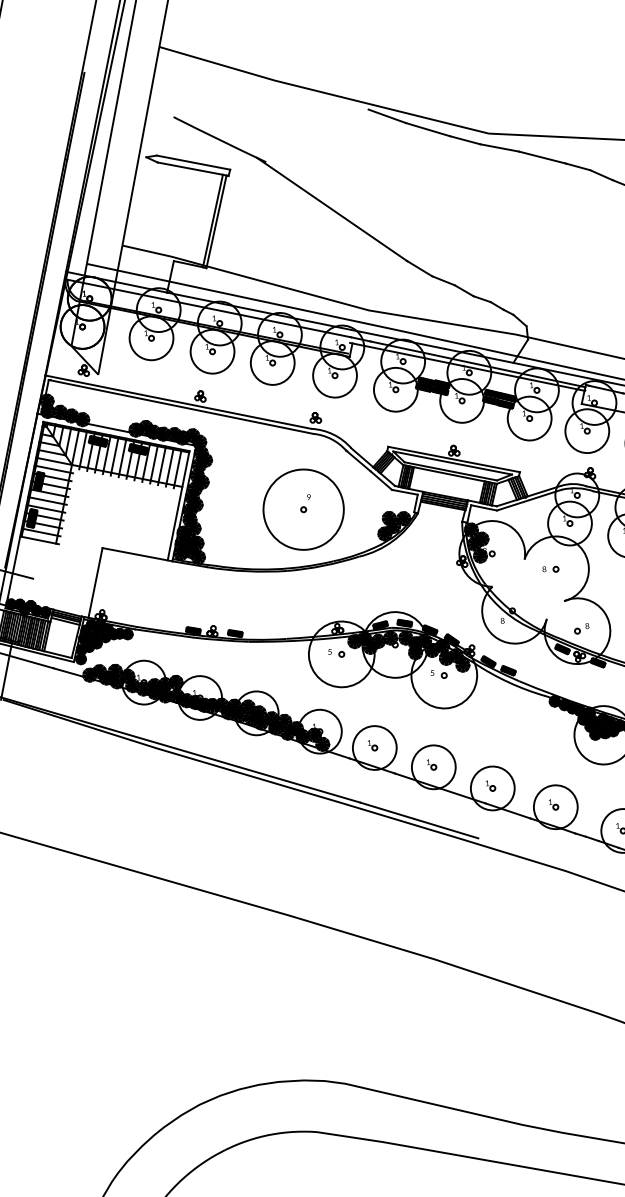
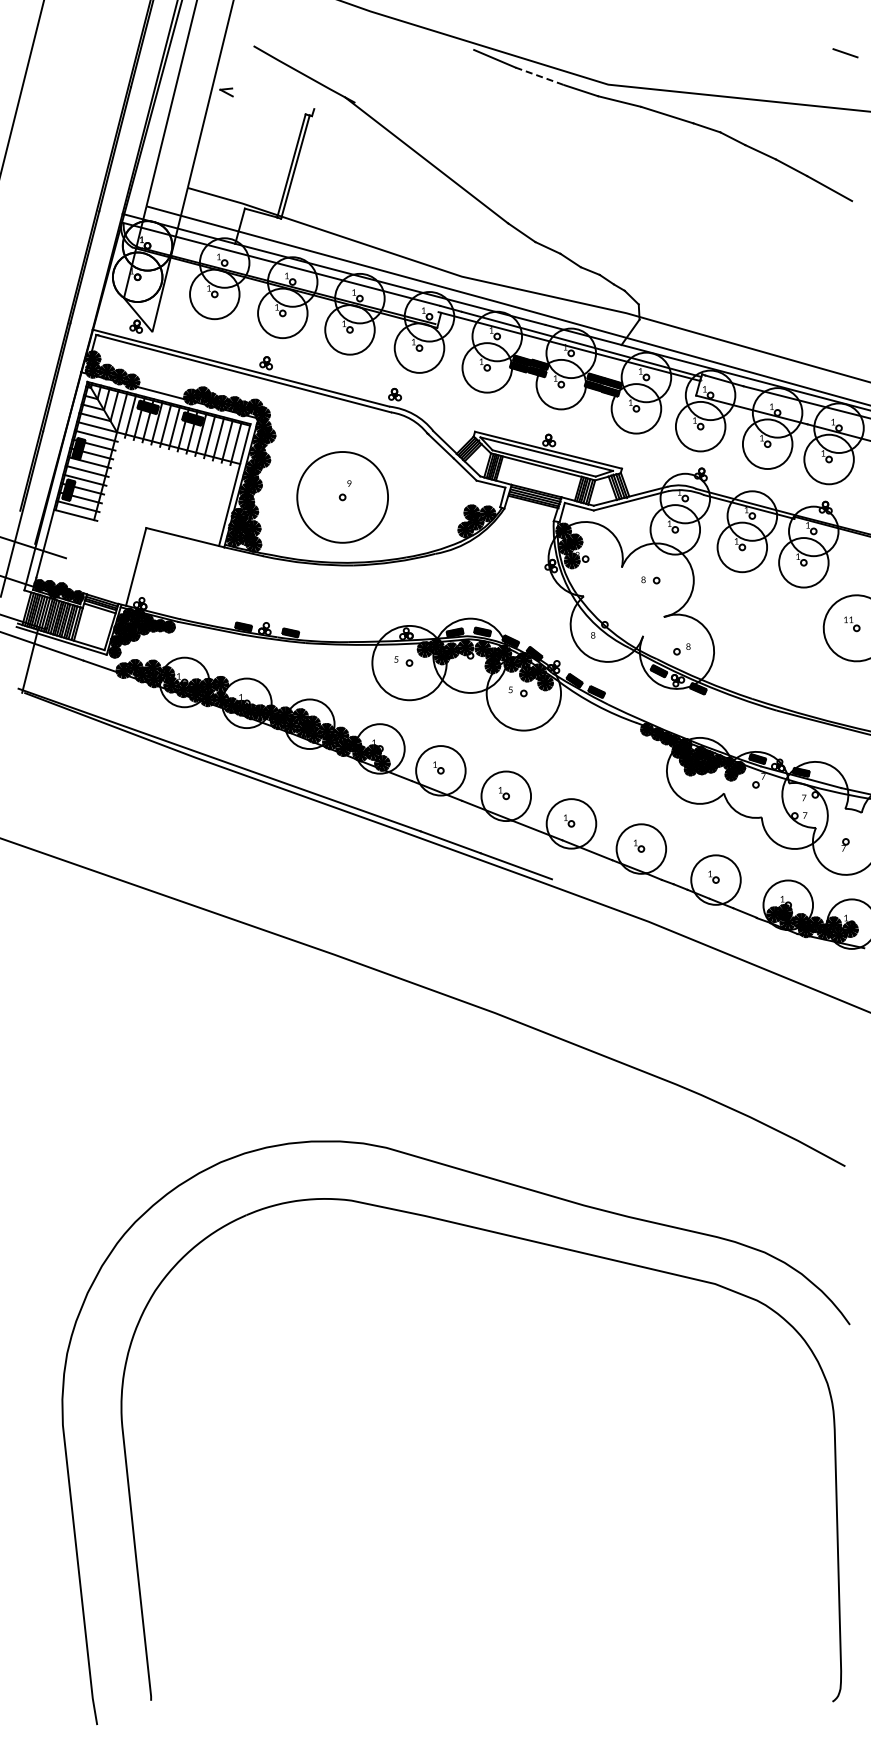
line: (427, 129) -> (539, 76), solid -> dashed
line: (193, 162) -> (273, 98), removed
line: (189, 168) -> (268, 105), removed
part: (303, 509) -> (342, 497), moved

